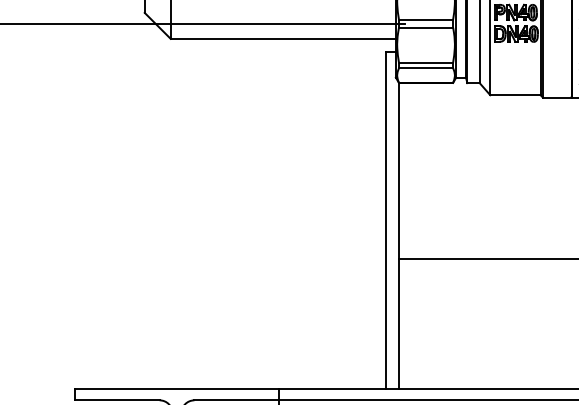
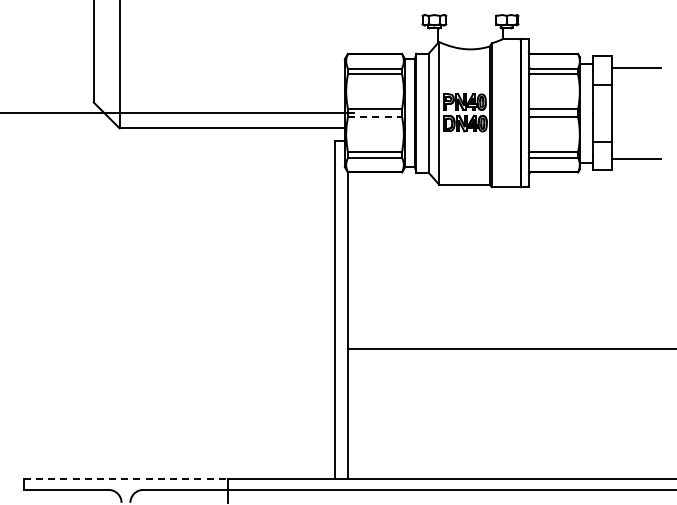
line: (426, 27) -> (375, 117), solid -> dashed
line: (177, 388) -> (126, 478), solid -> dashed

